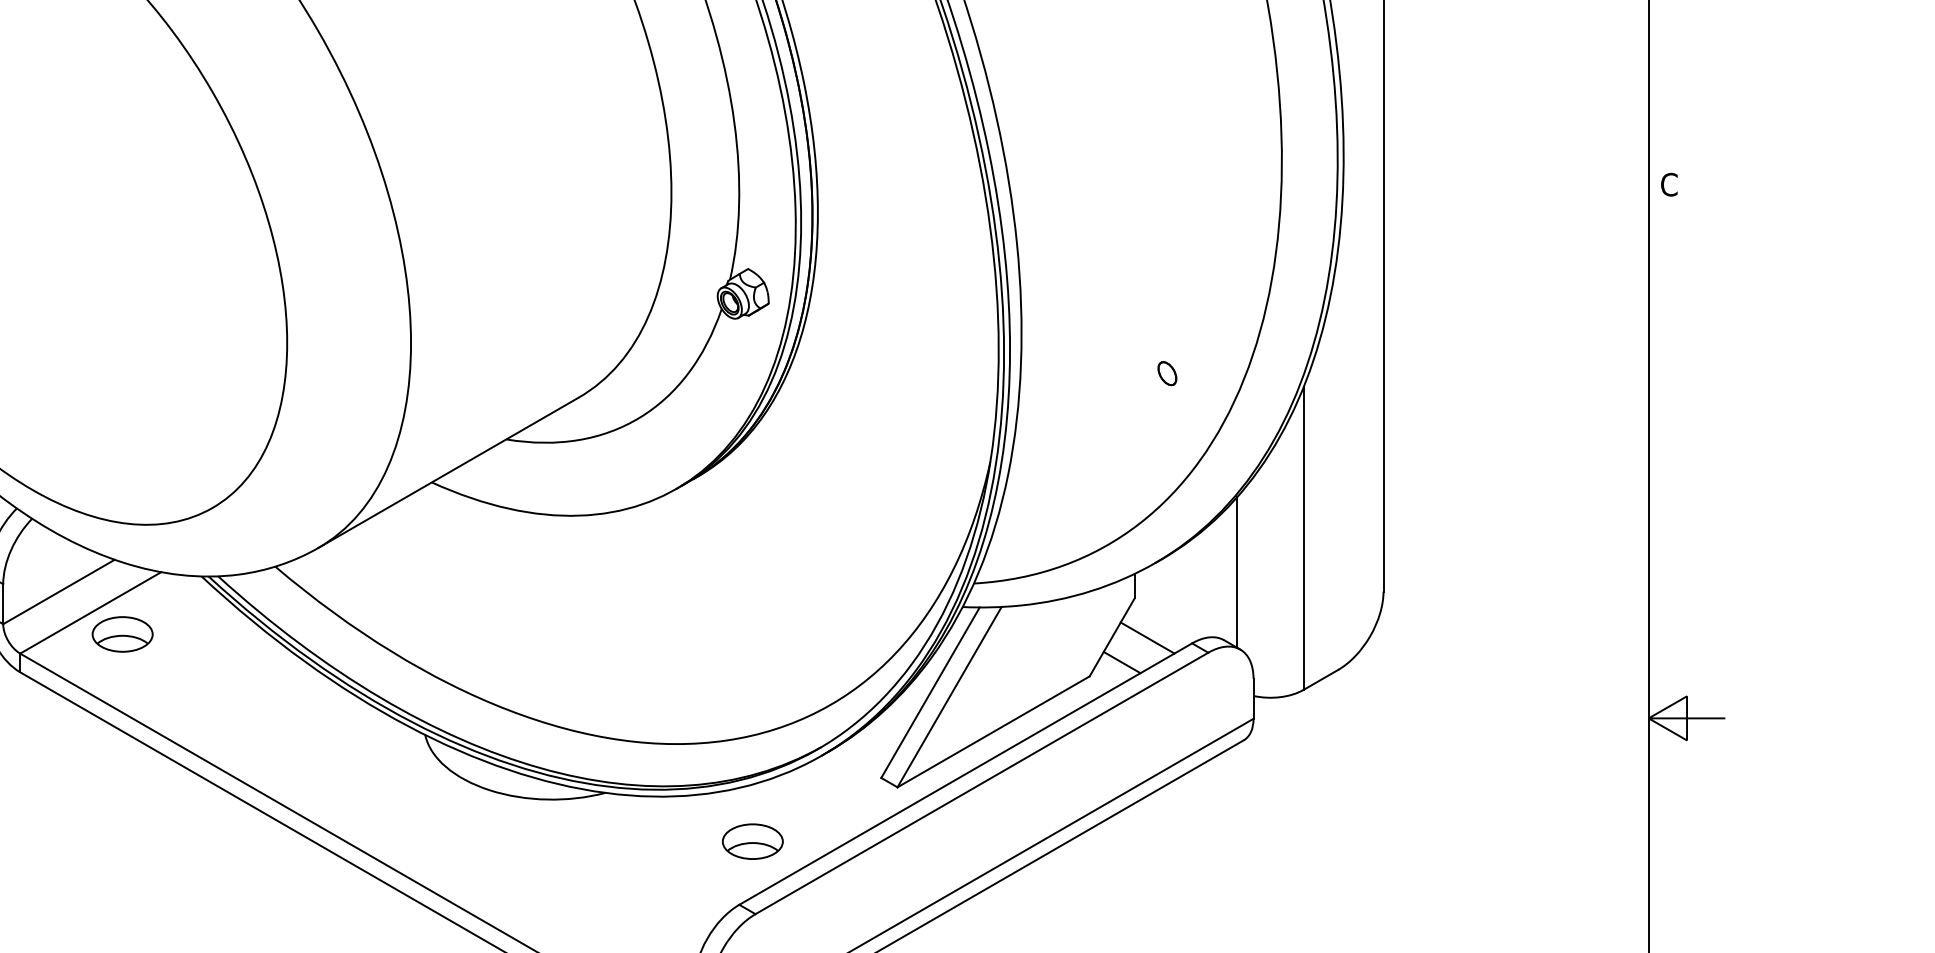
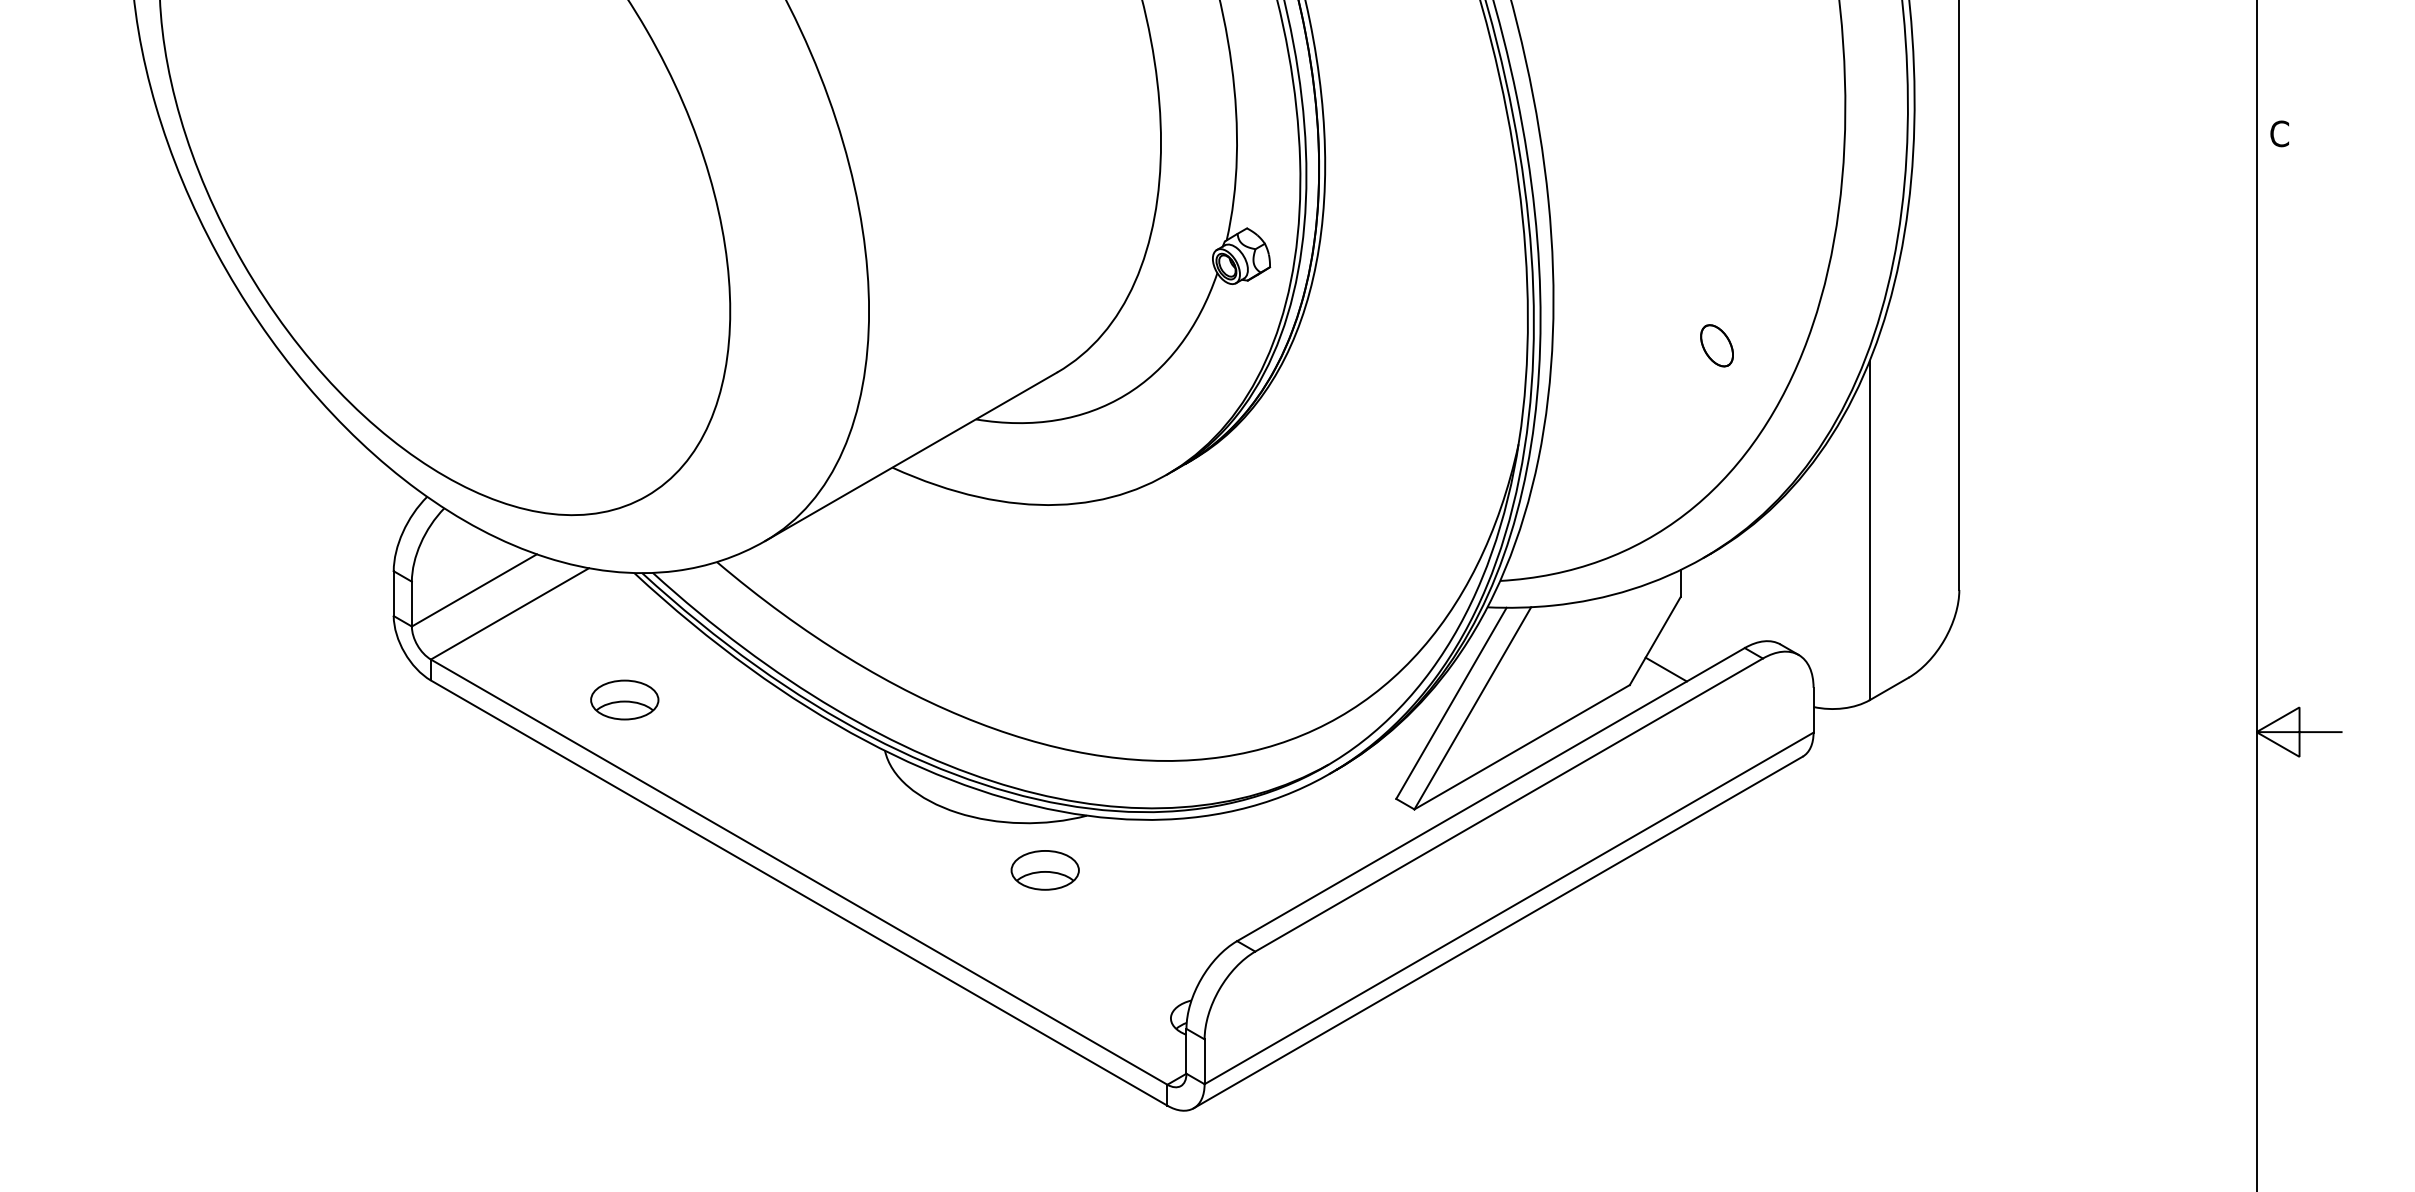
part: (1166, 373) -> (1716, 345), size x1.6
line: (1237, 572) -> (1795, 568), removed
part: (122, 633) -> (624, 699), moved
line: (1147, 637) -> (1694, 641), removed
part: (752, 841) -> (1044, 870), moved

